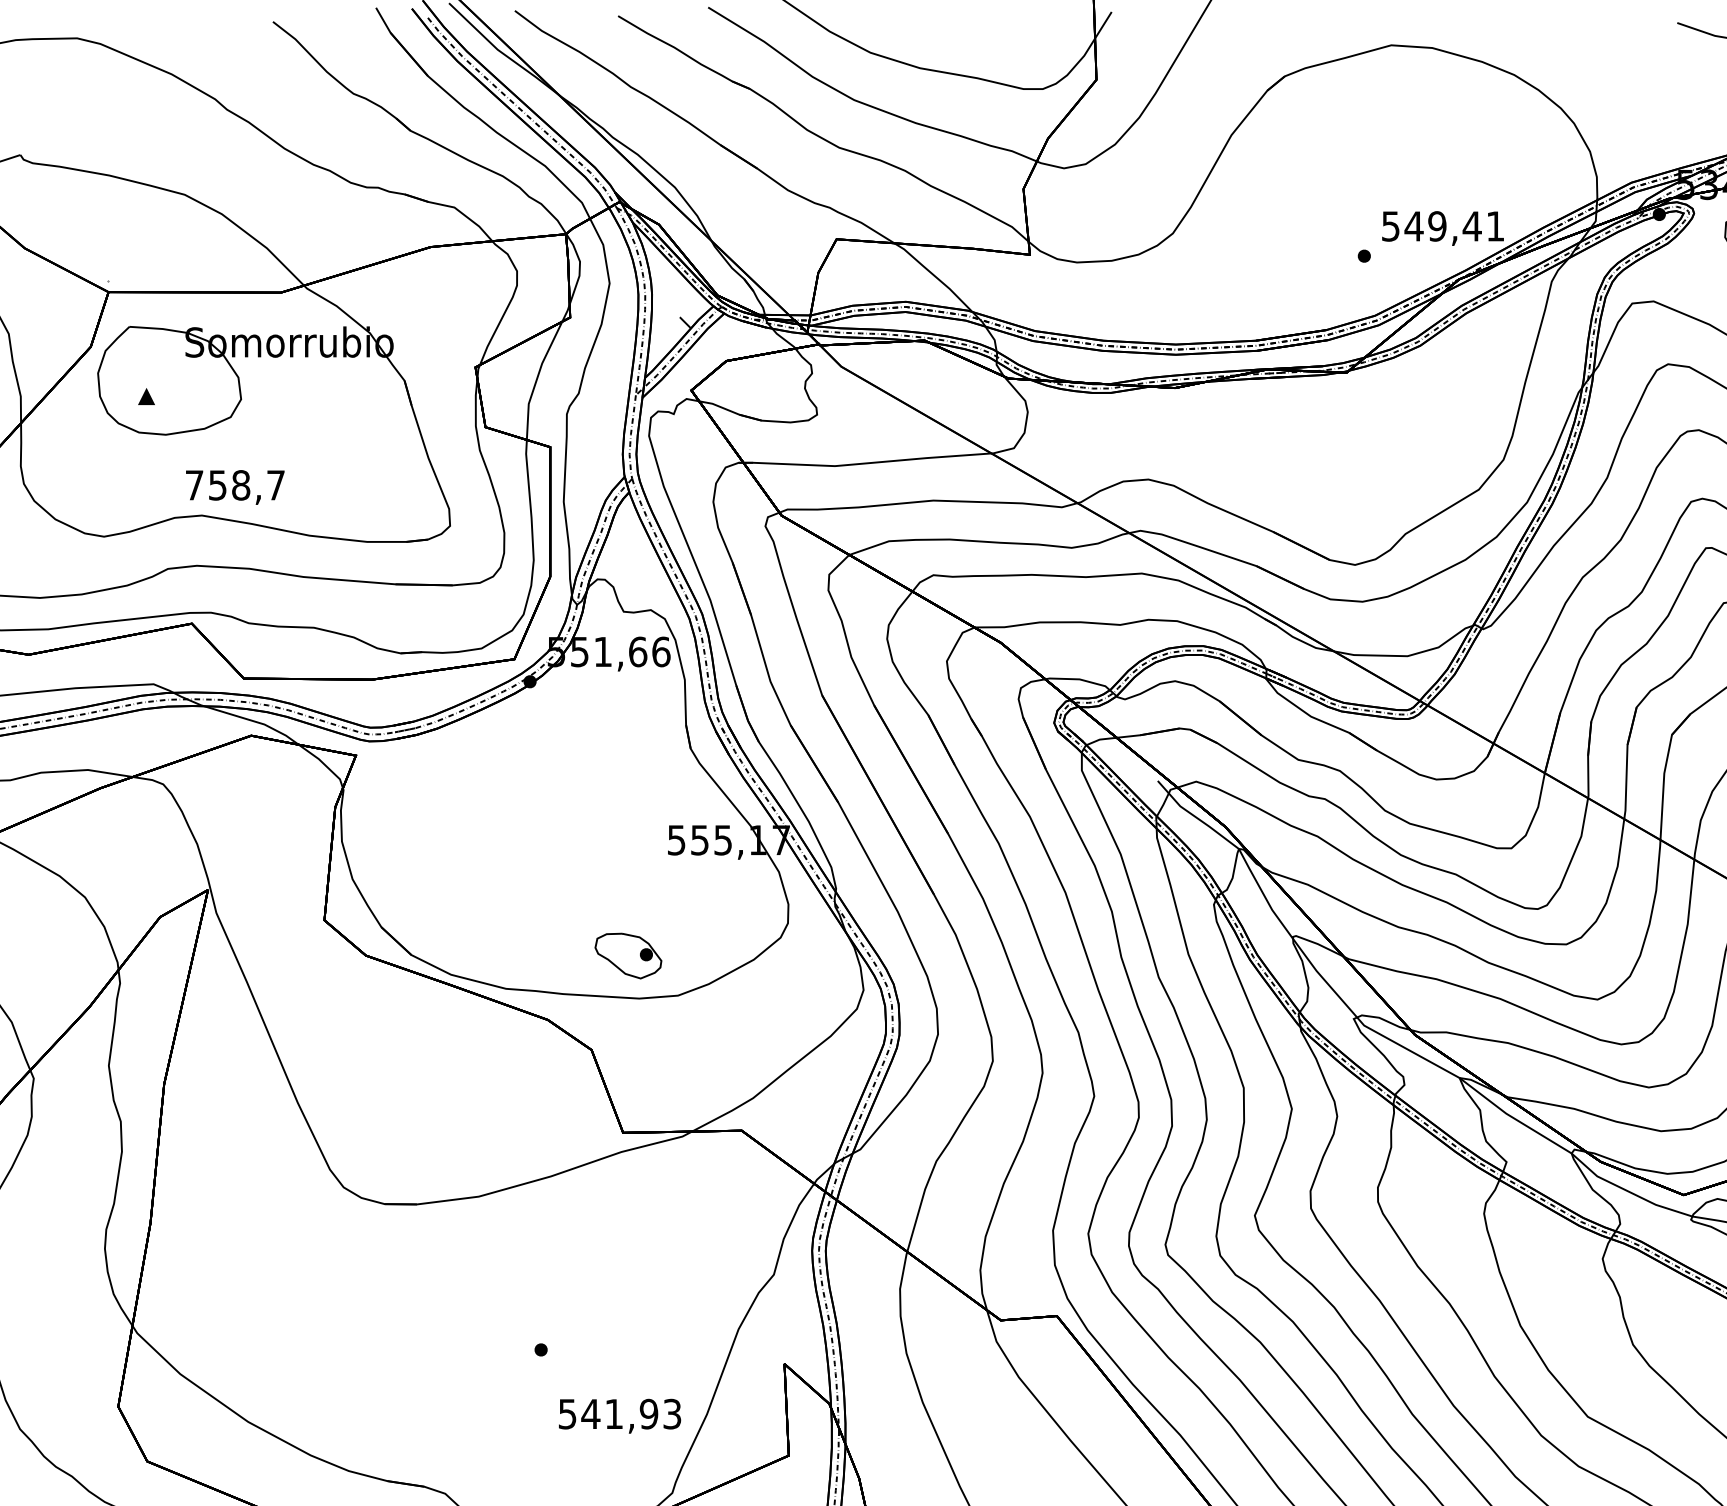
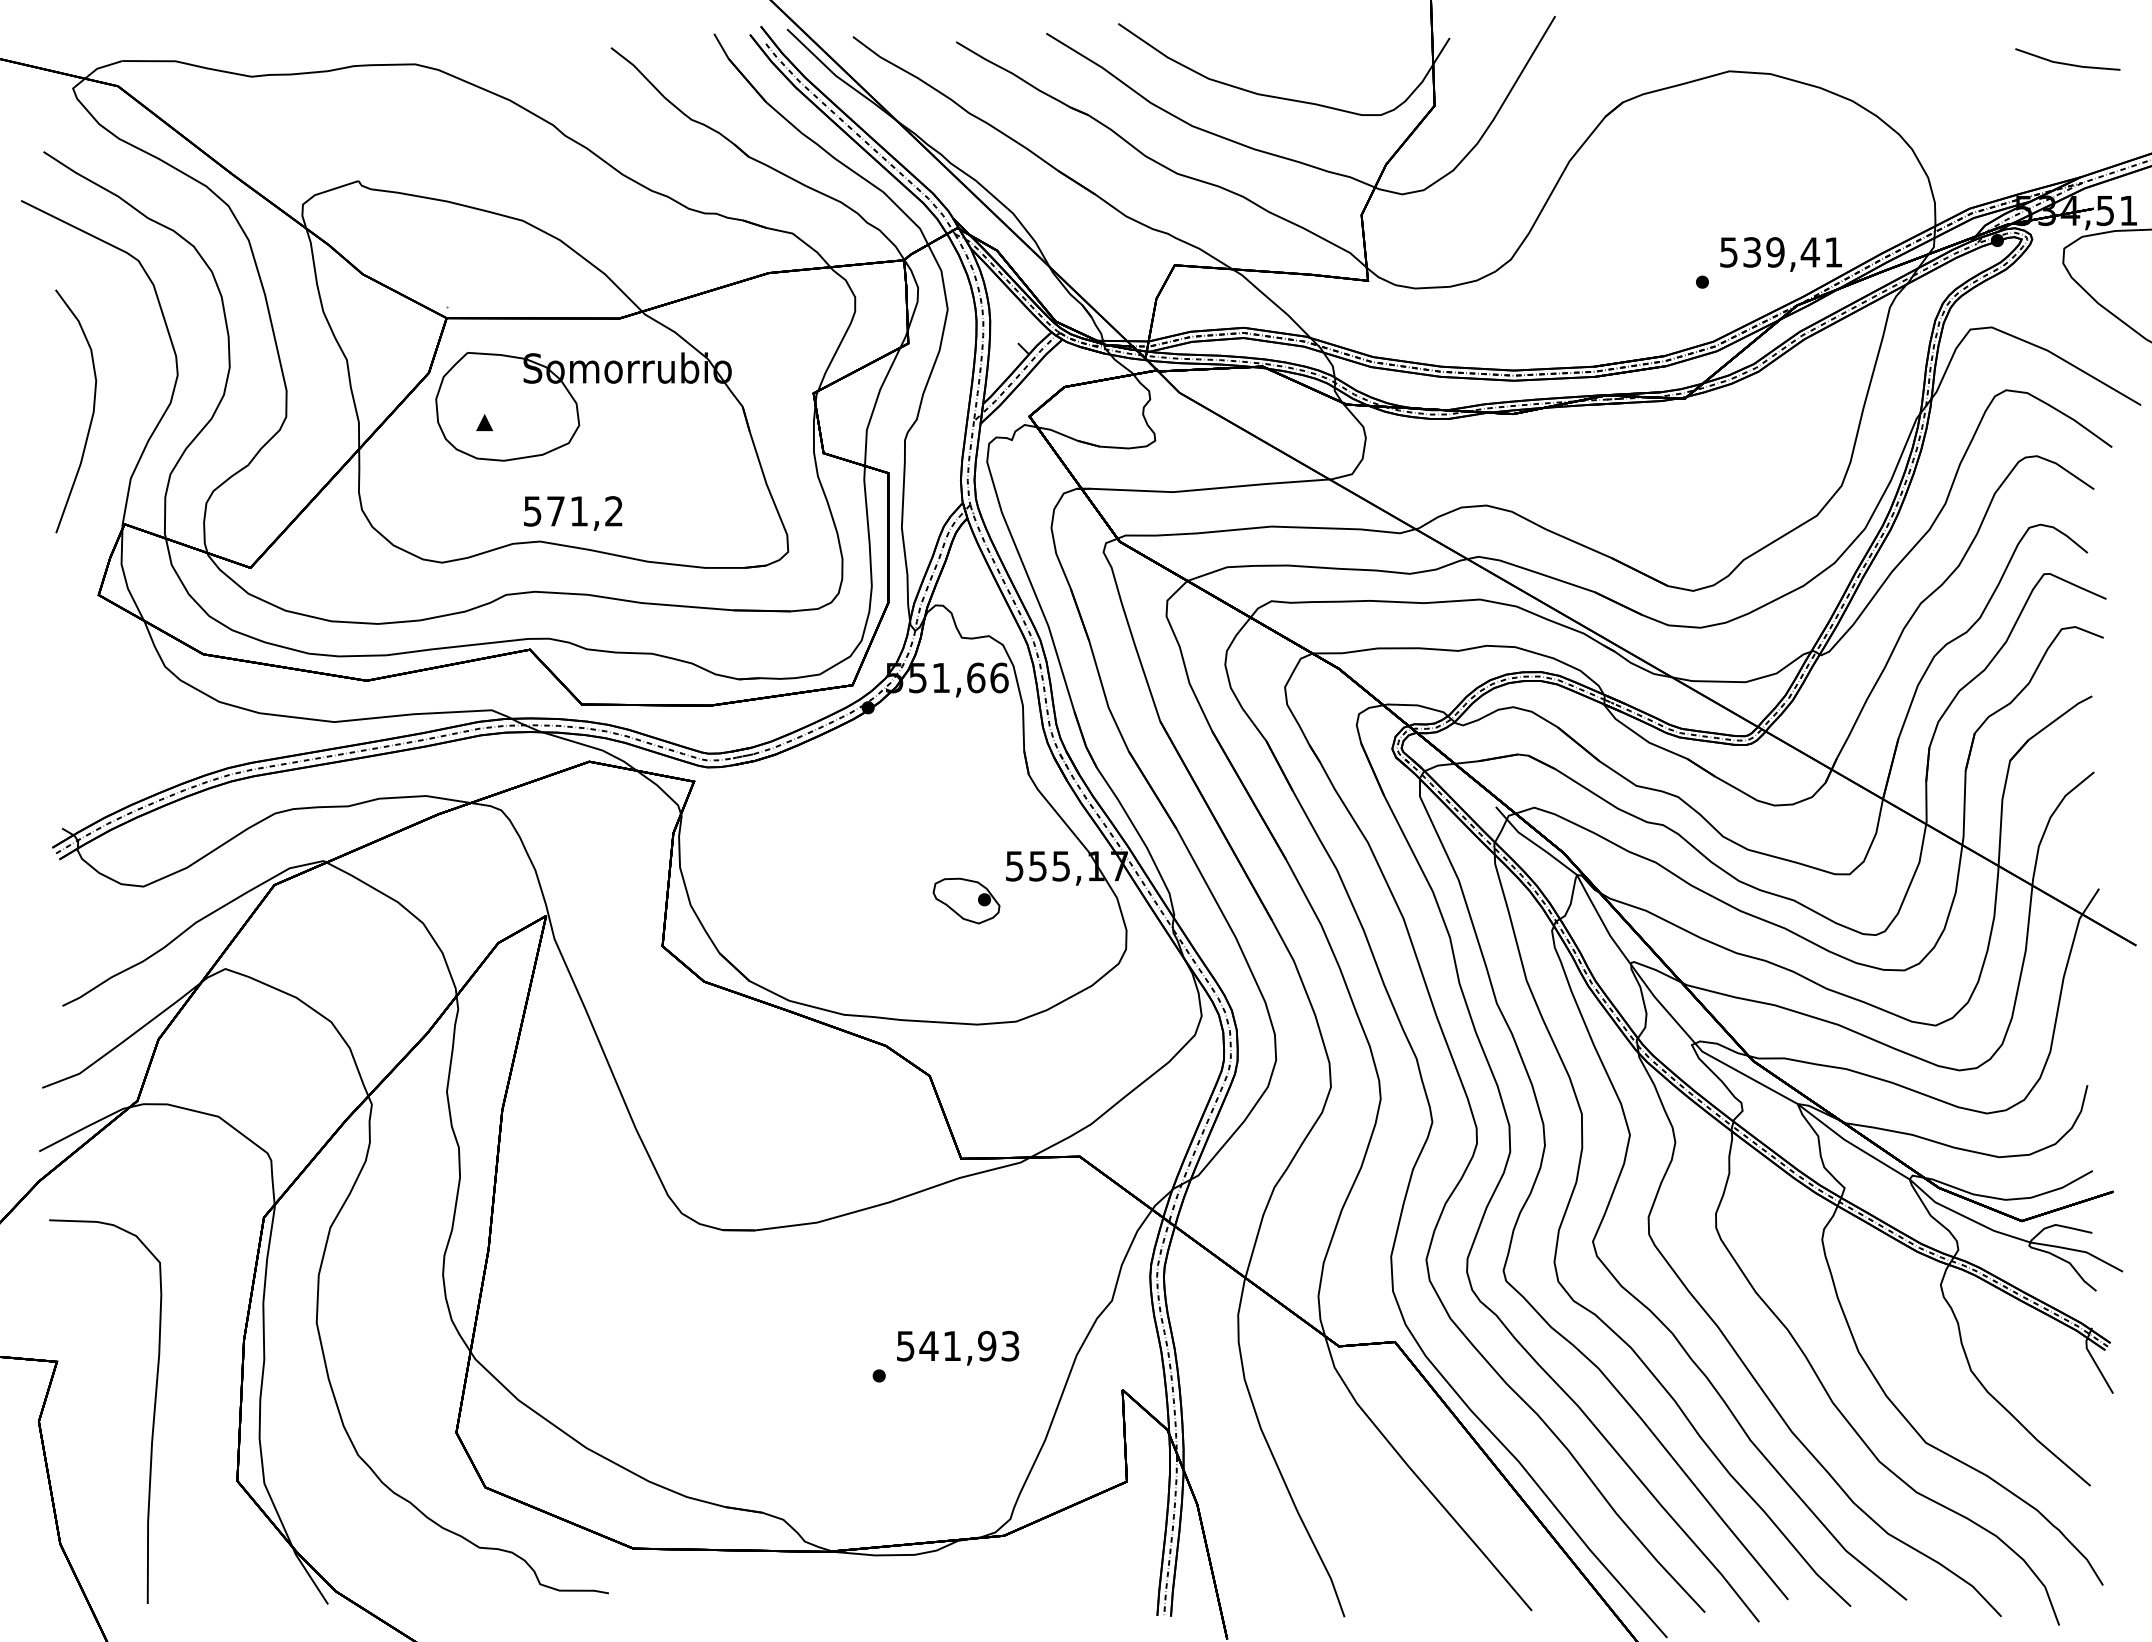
text: (1413, 226) -> (1751, 252), 549,41 -> 539,41
text: (235, 485) -> (573, 511), 758,7 -> 571,2
part: (628, 955) -> (966, 900), moved
text: (620, 1415) -> (958, 1347), moved

